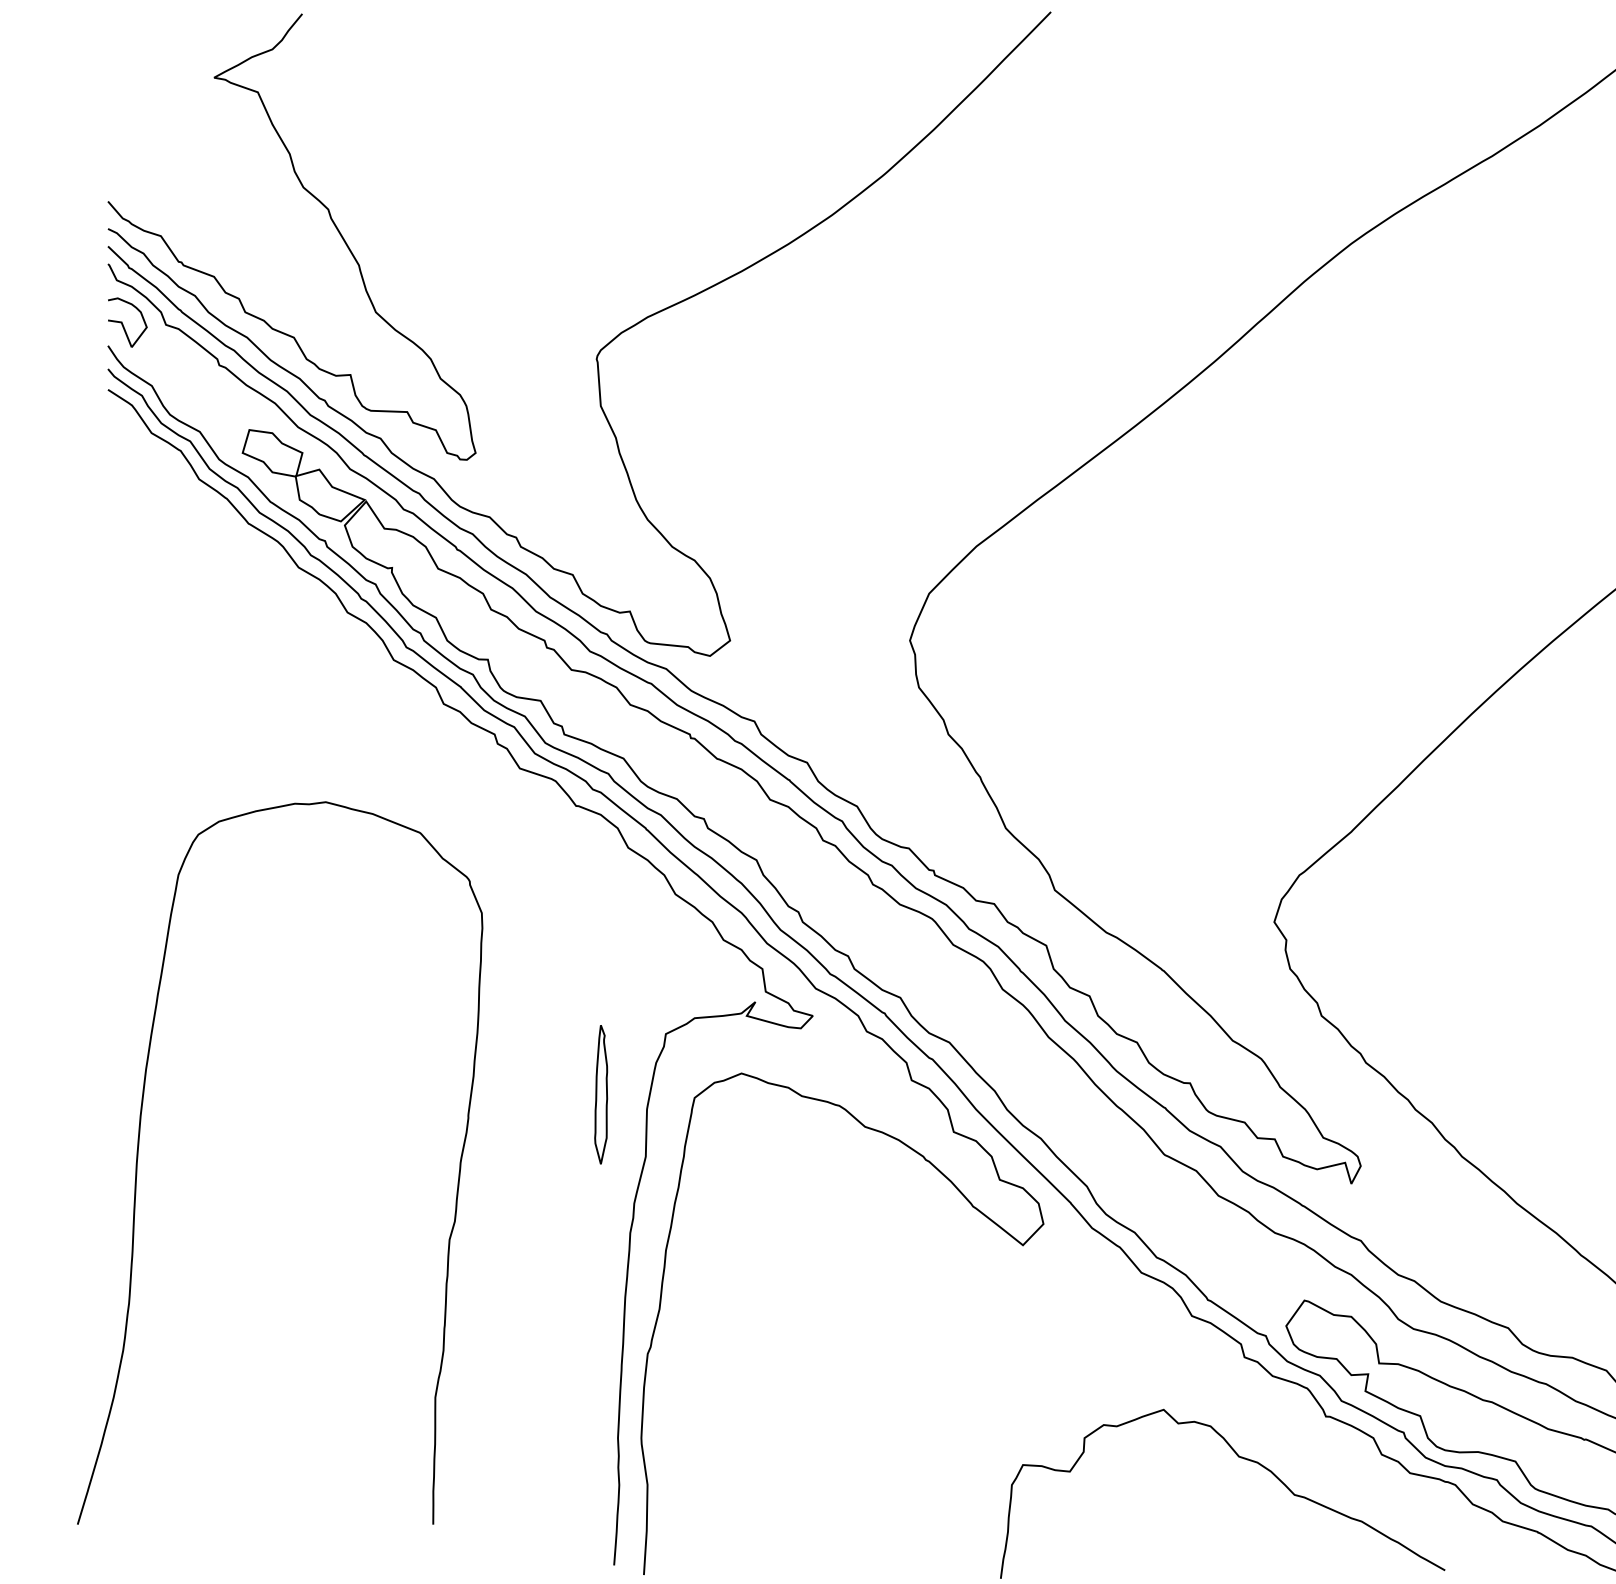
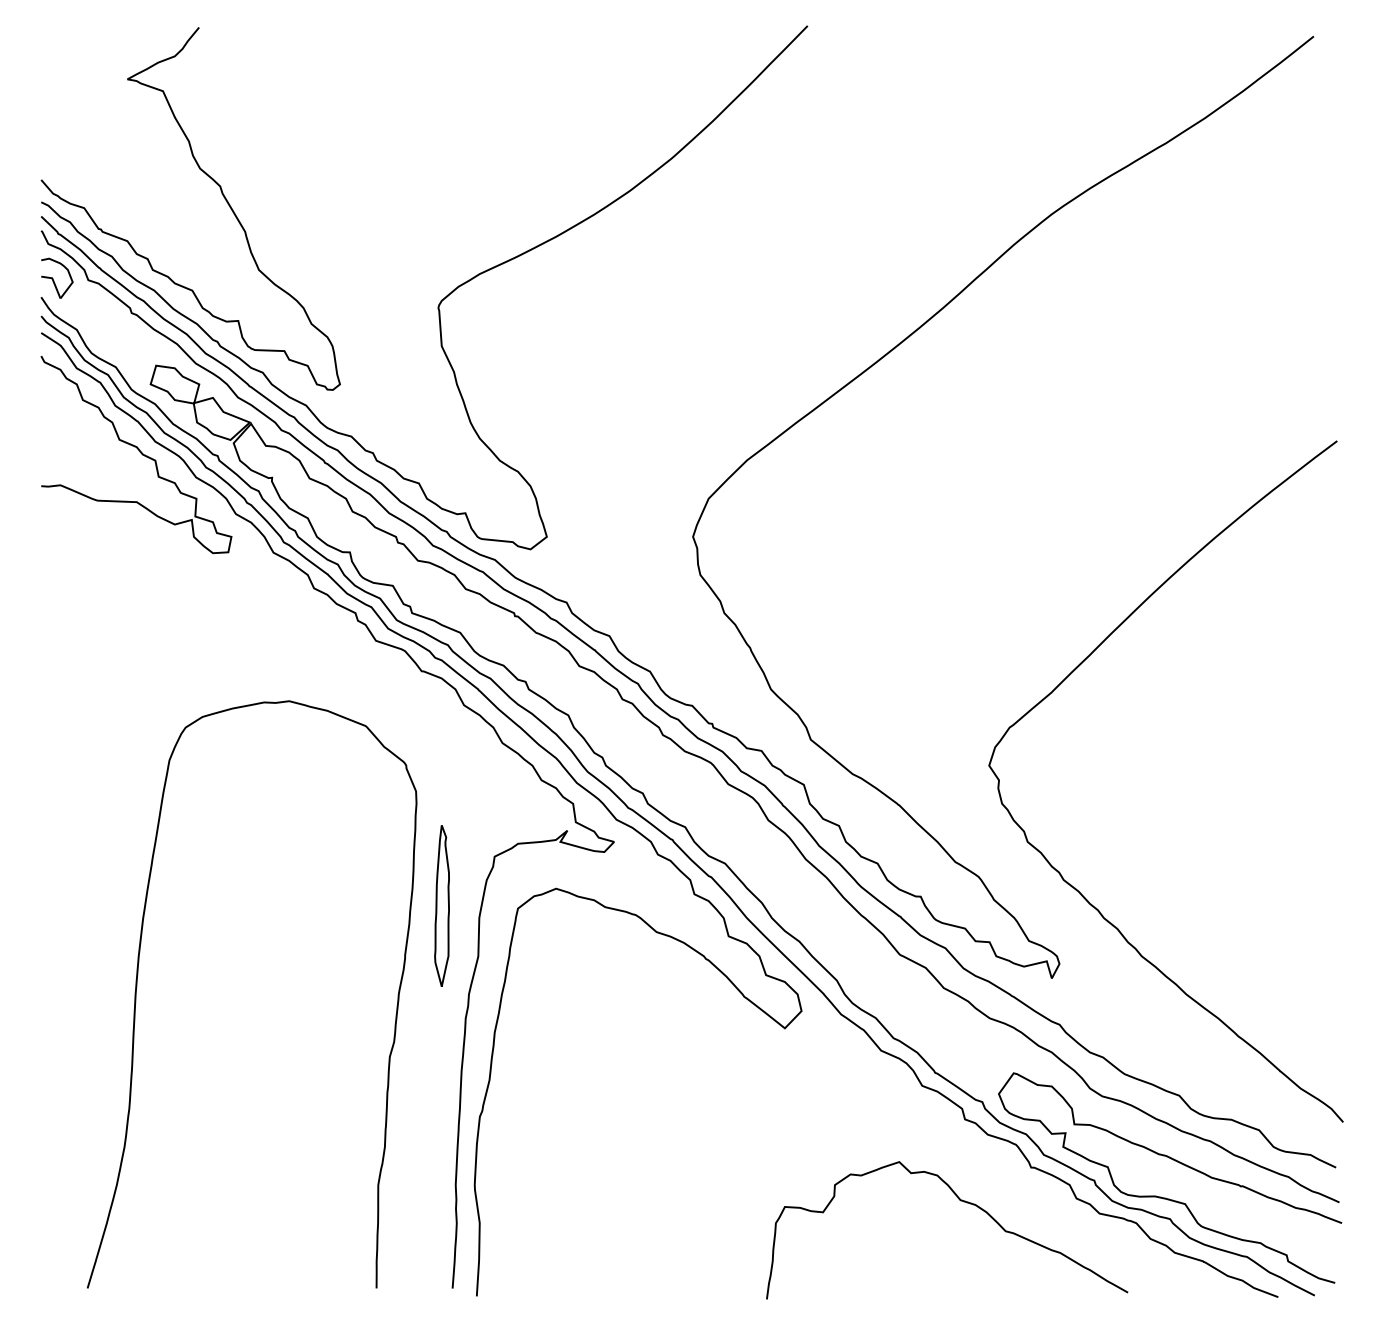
curve: (228, 536) -> (139, 452), added
part: (600, 1094) -> (441, 905), size x1.43
curve: (139, 1154) -> (137, 987), moved

